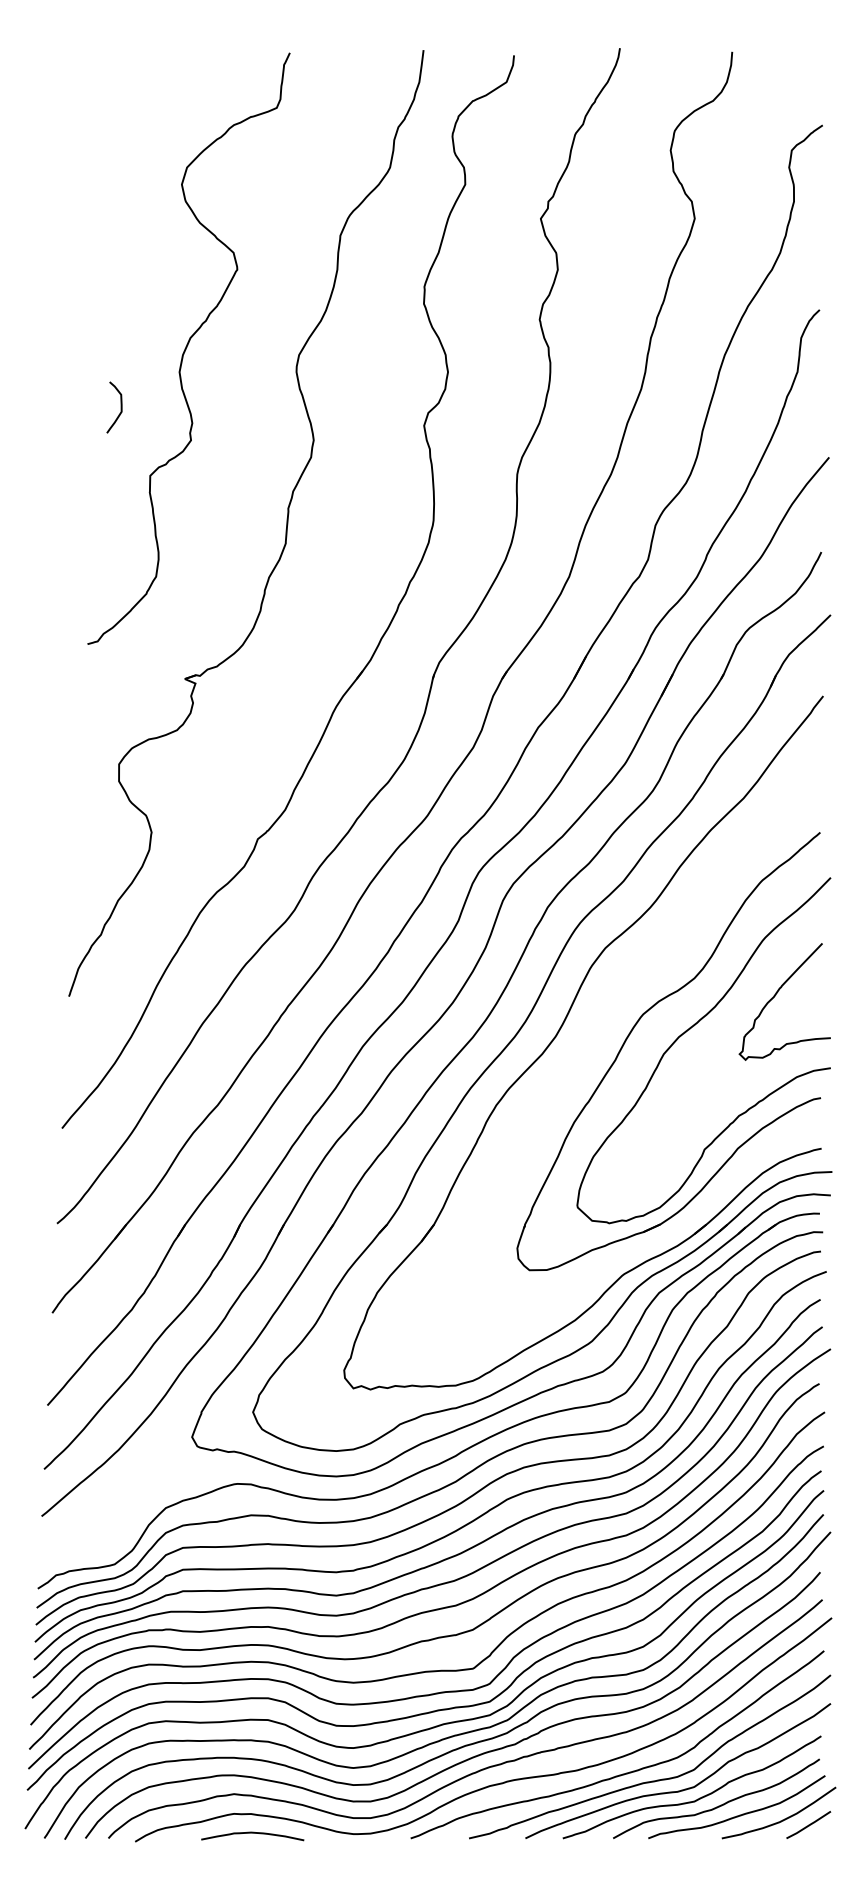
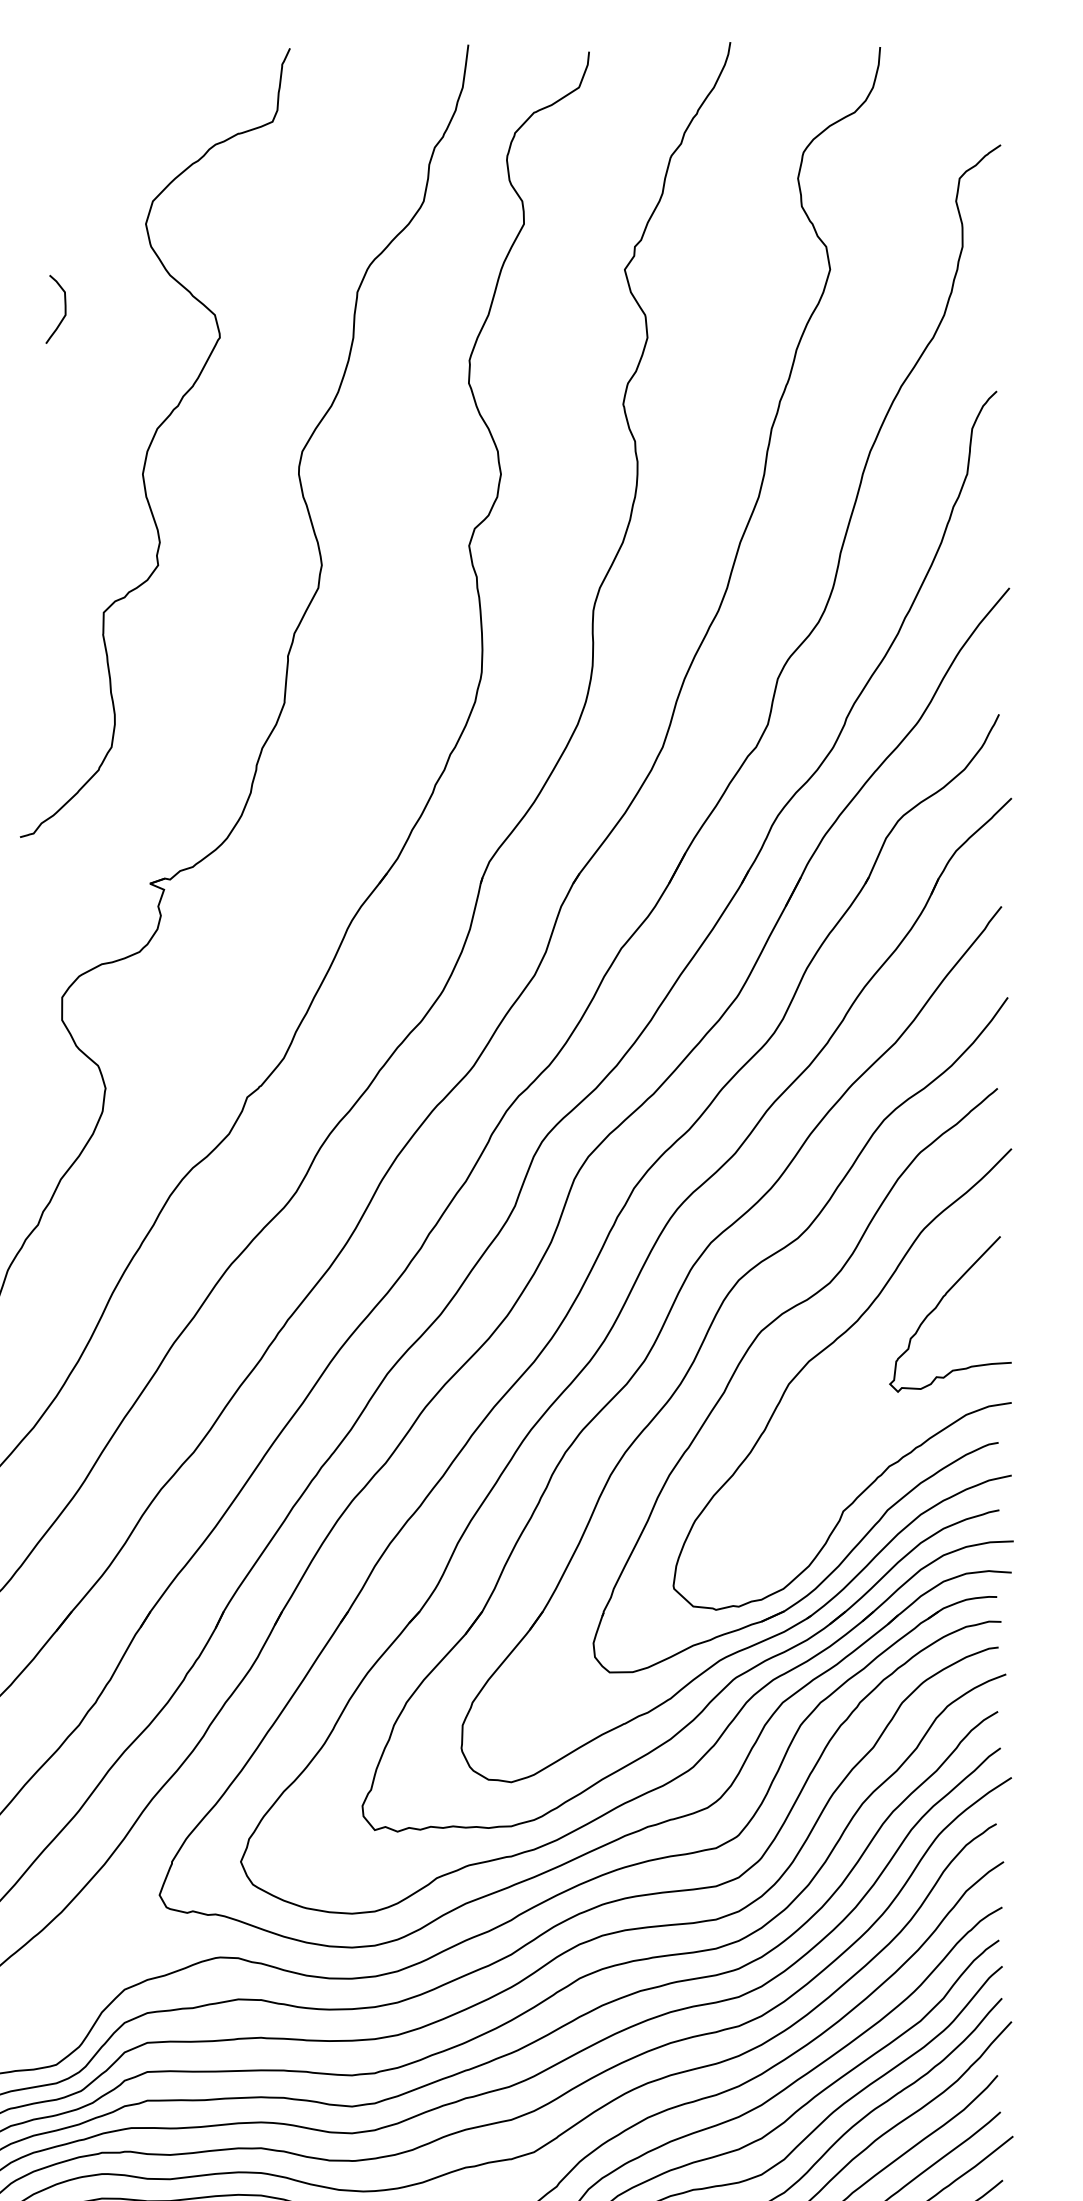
curve: (120, 407) -> (64, 309), moved
part: (591, 1041) -> (692, 1367), added

